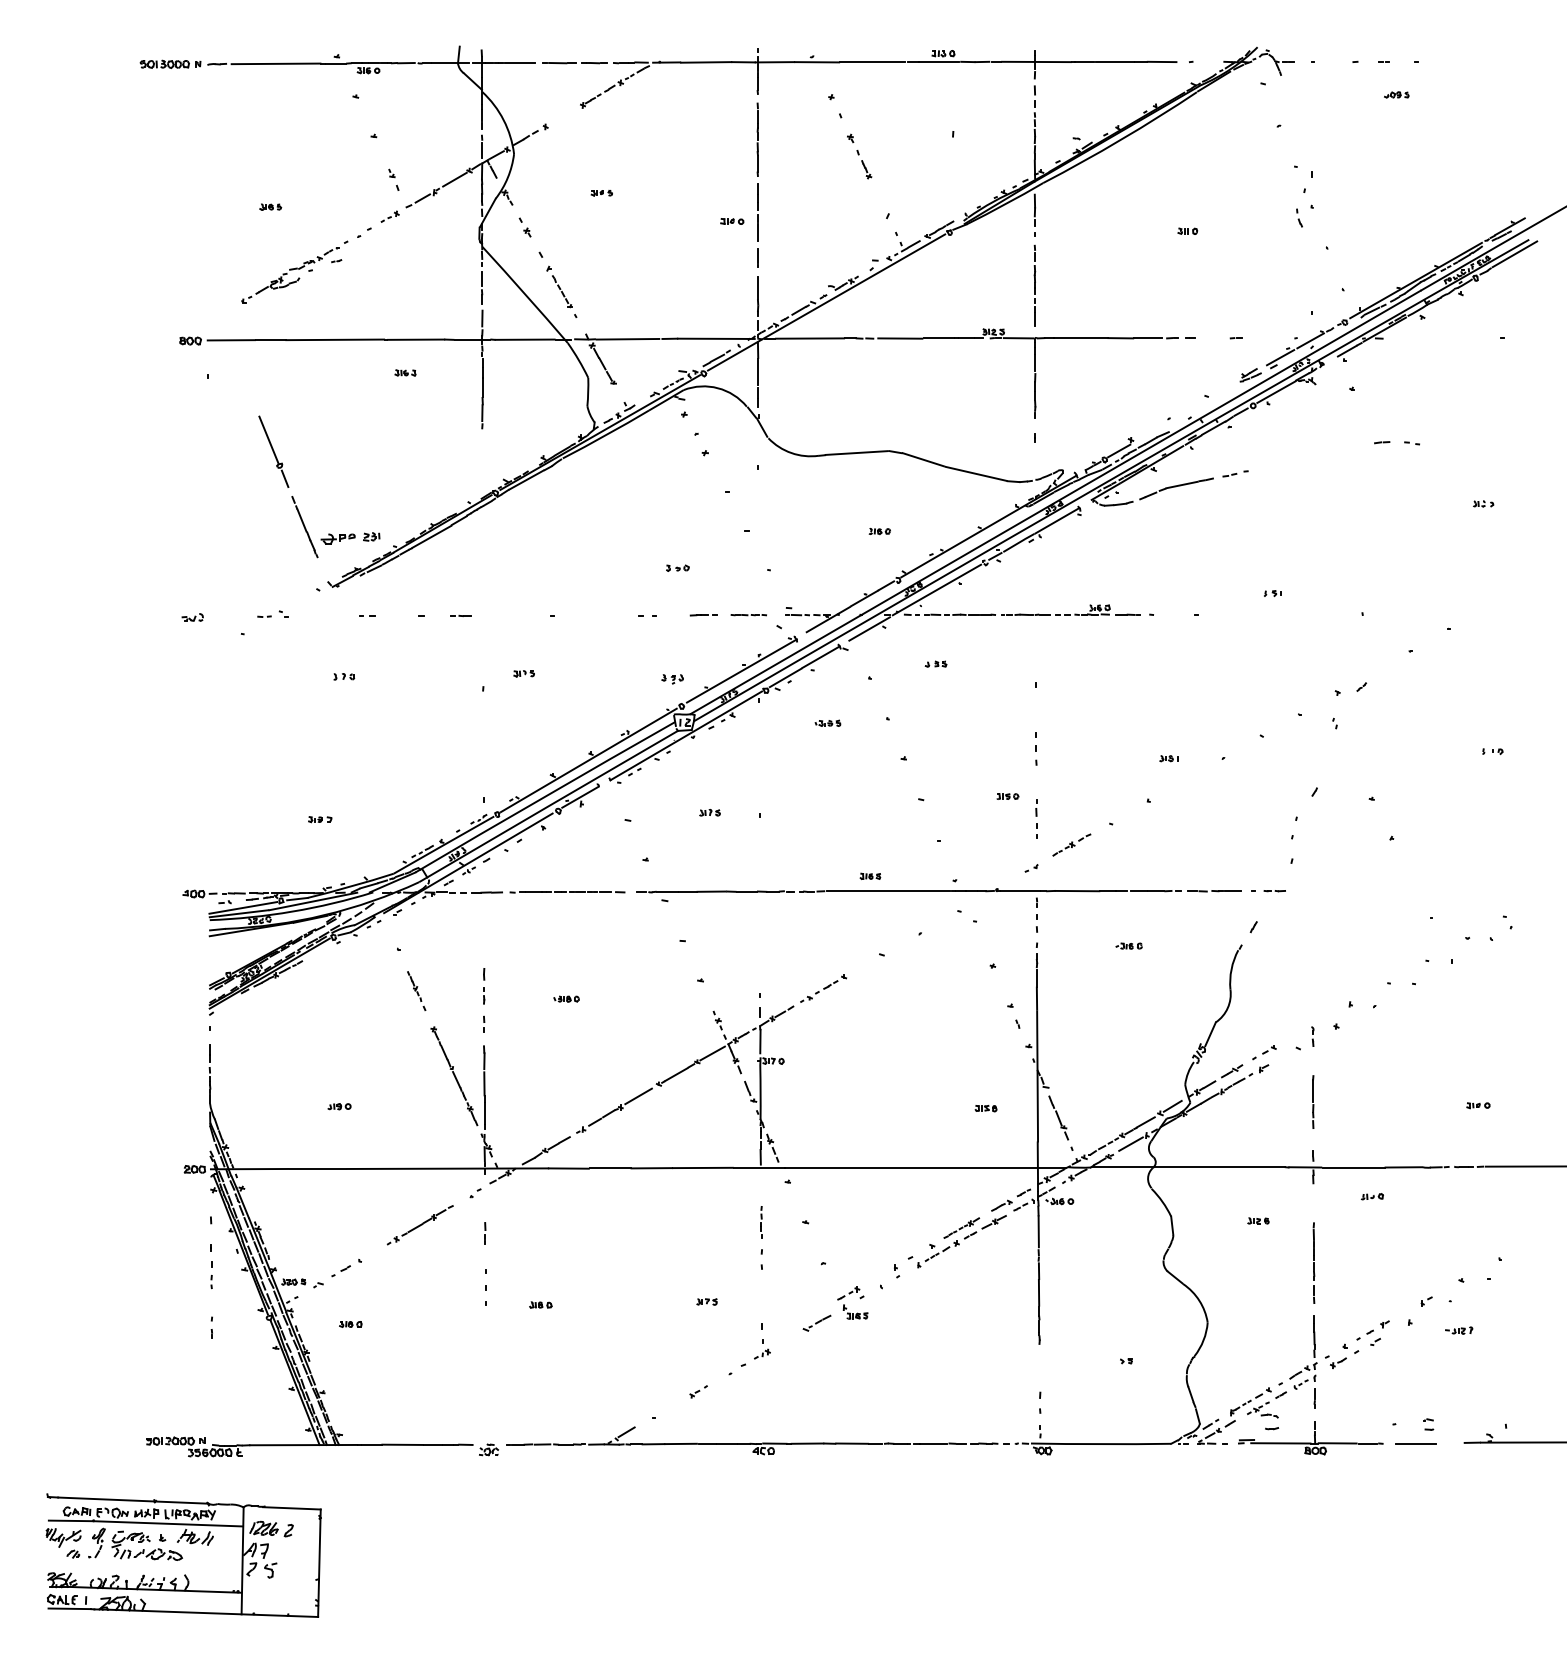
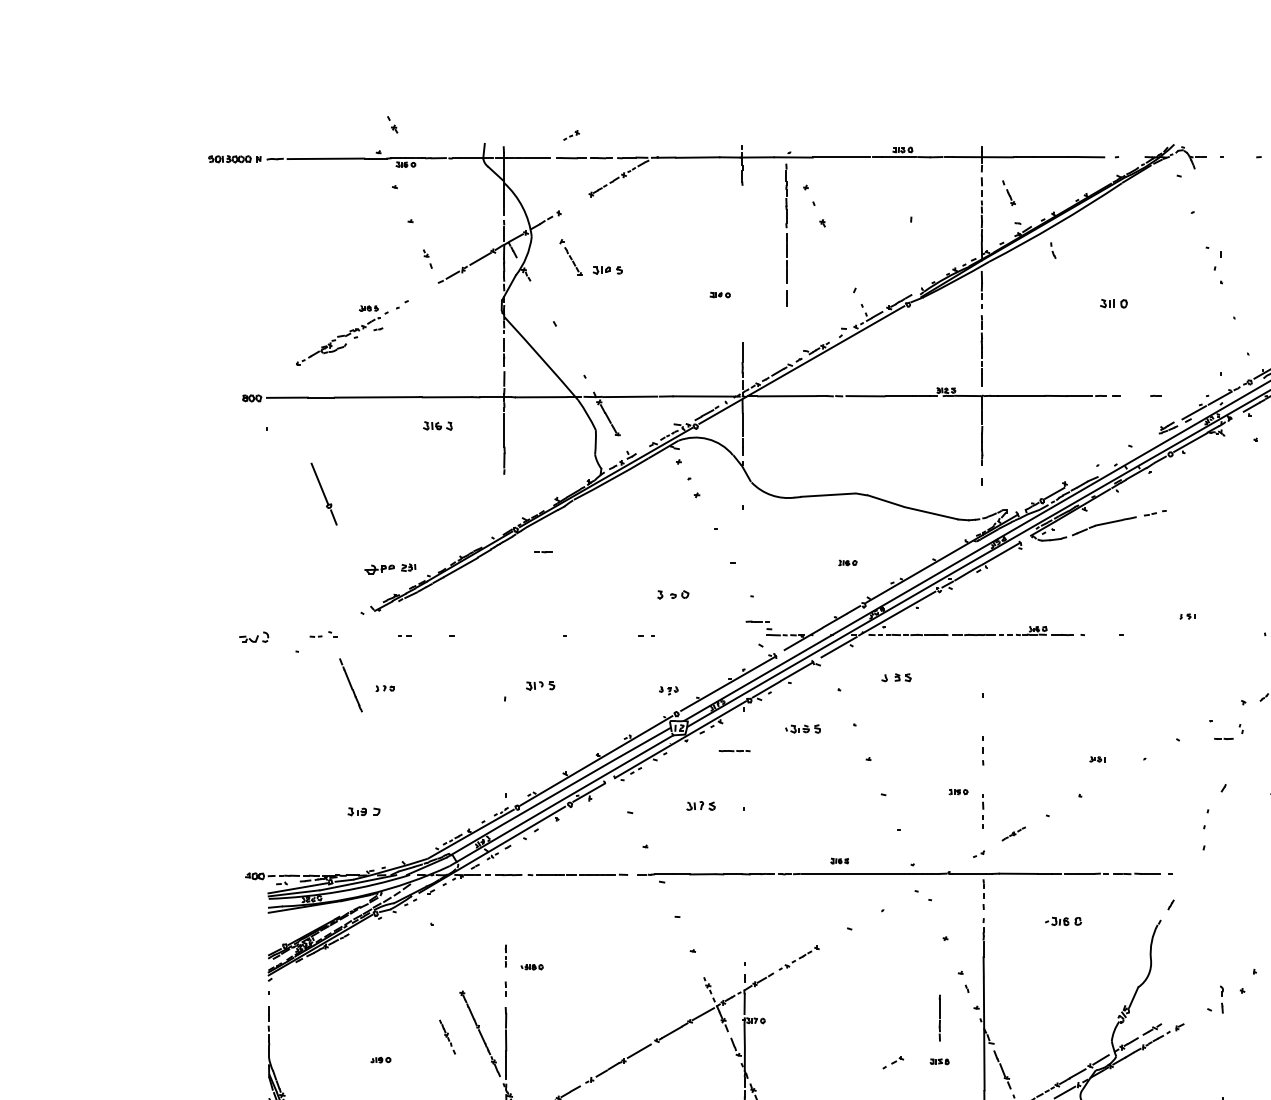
part: (864, 164) -> (1009, 193), moved
line: (757, 184) -> (786, 234), moved
part: (601, 193) -> (607, 270), size x1.6
part: (270, 206) -> (368, 308), moved
part: (389, 216) -> (571, 135), moved
part: (1299, 217) -> (1053, 250), moved
part: (524, 227) -> (392, 124), moved
part: (1187, 230) -> (1113, 302), size x1.6
part: (559, 286) -> (571, 257), moved
part: (405, 372) -> (437, 425), size x1.6
line: (304, 527) -> (350, 685), moved
part: (677, 567) -> (672, 594), size x1.6
line: (460, 615) -> (543, 551), moved
line: (703, 615) -> (757, 621), moved
line: (748, 615) -> (734, 751), moved
part: (192, 617) -> (253, 637), size x1.6
part: (935, 663) -> (895, 677), size x1.6
part: (523, 673) -> (539, 685), size x1.6
part: (827, 722) -> (802, 728), size x1.6
part: (709, 812) -> (700, 805), size x1.6
part: (320, 819) -> (364, 811), size x1.6
part: (1071, 844) -> (1013, 833), size x0.7
line: (1274, 891) -> (1223, 739), moved
part: (1128, 945) -> (1062, 920), size x1.6
part: (484, 986) -> (506, 956), size x0.7
part: (416, 990) -> (447, 1036), moved
part: (566, 998) -> (532, 966), moved
part: (1312, 1036) -> (1221, 999), size x1.6
part: (1264, 1052) -> (893, 1062), moved
line: (1313, 1101) -> (940, 1017), moved

